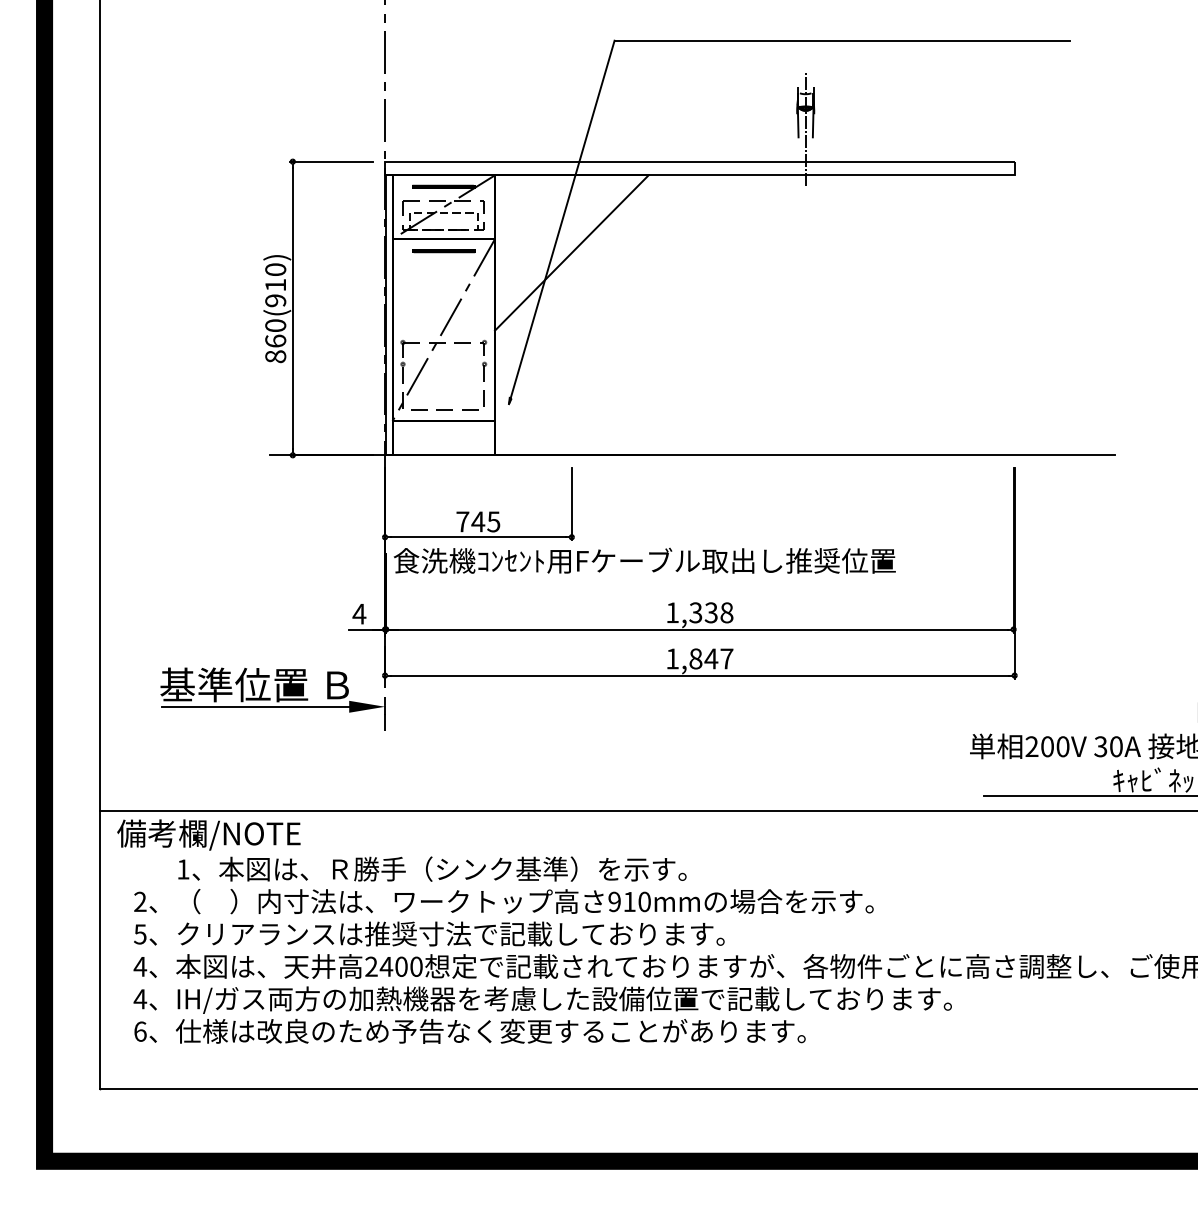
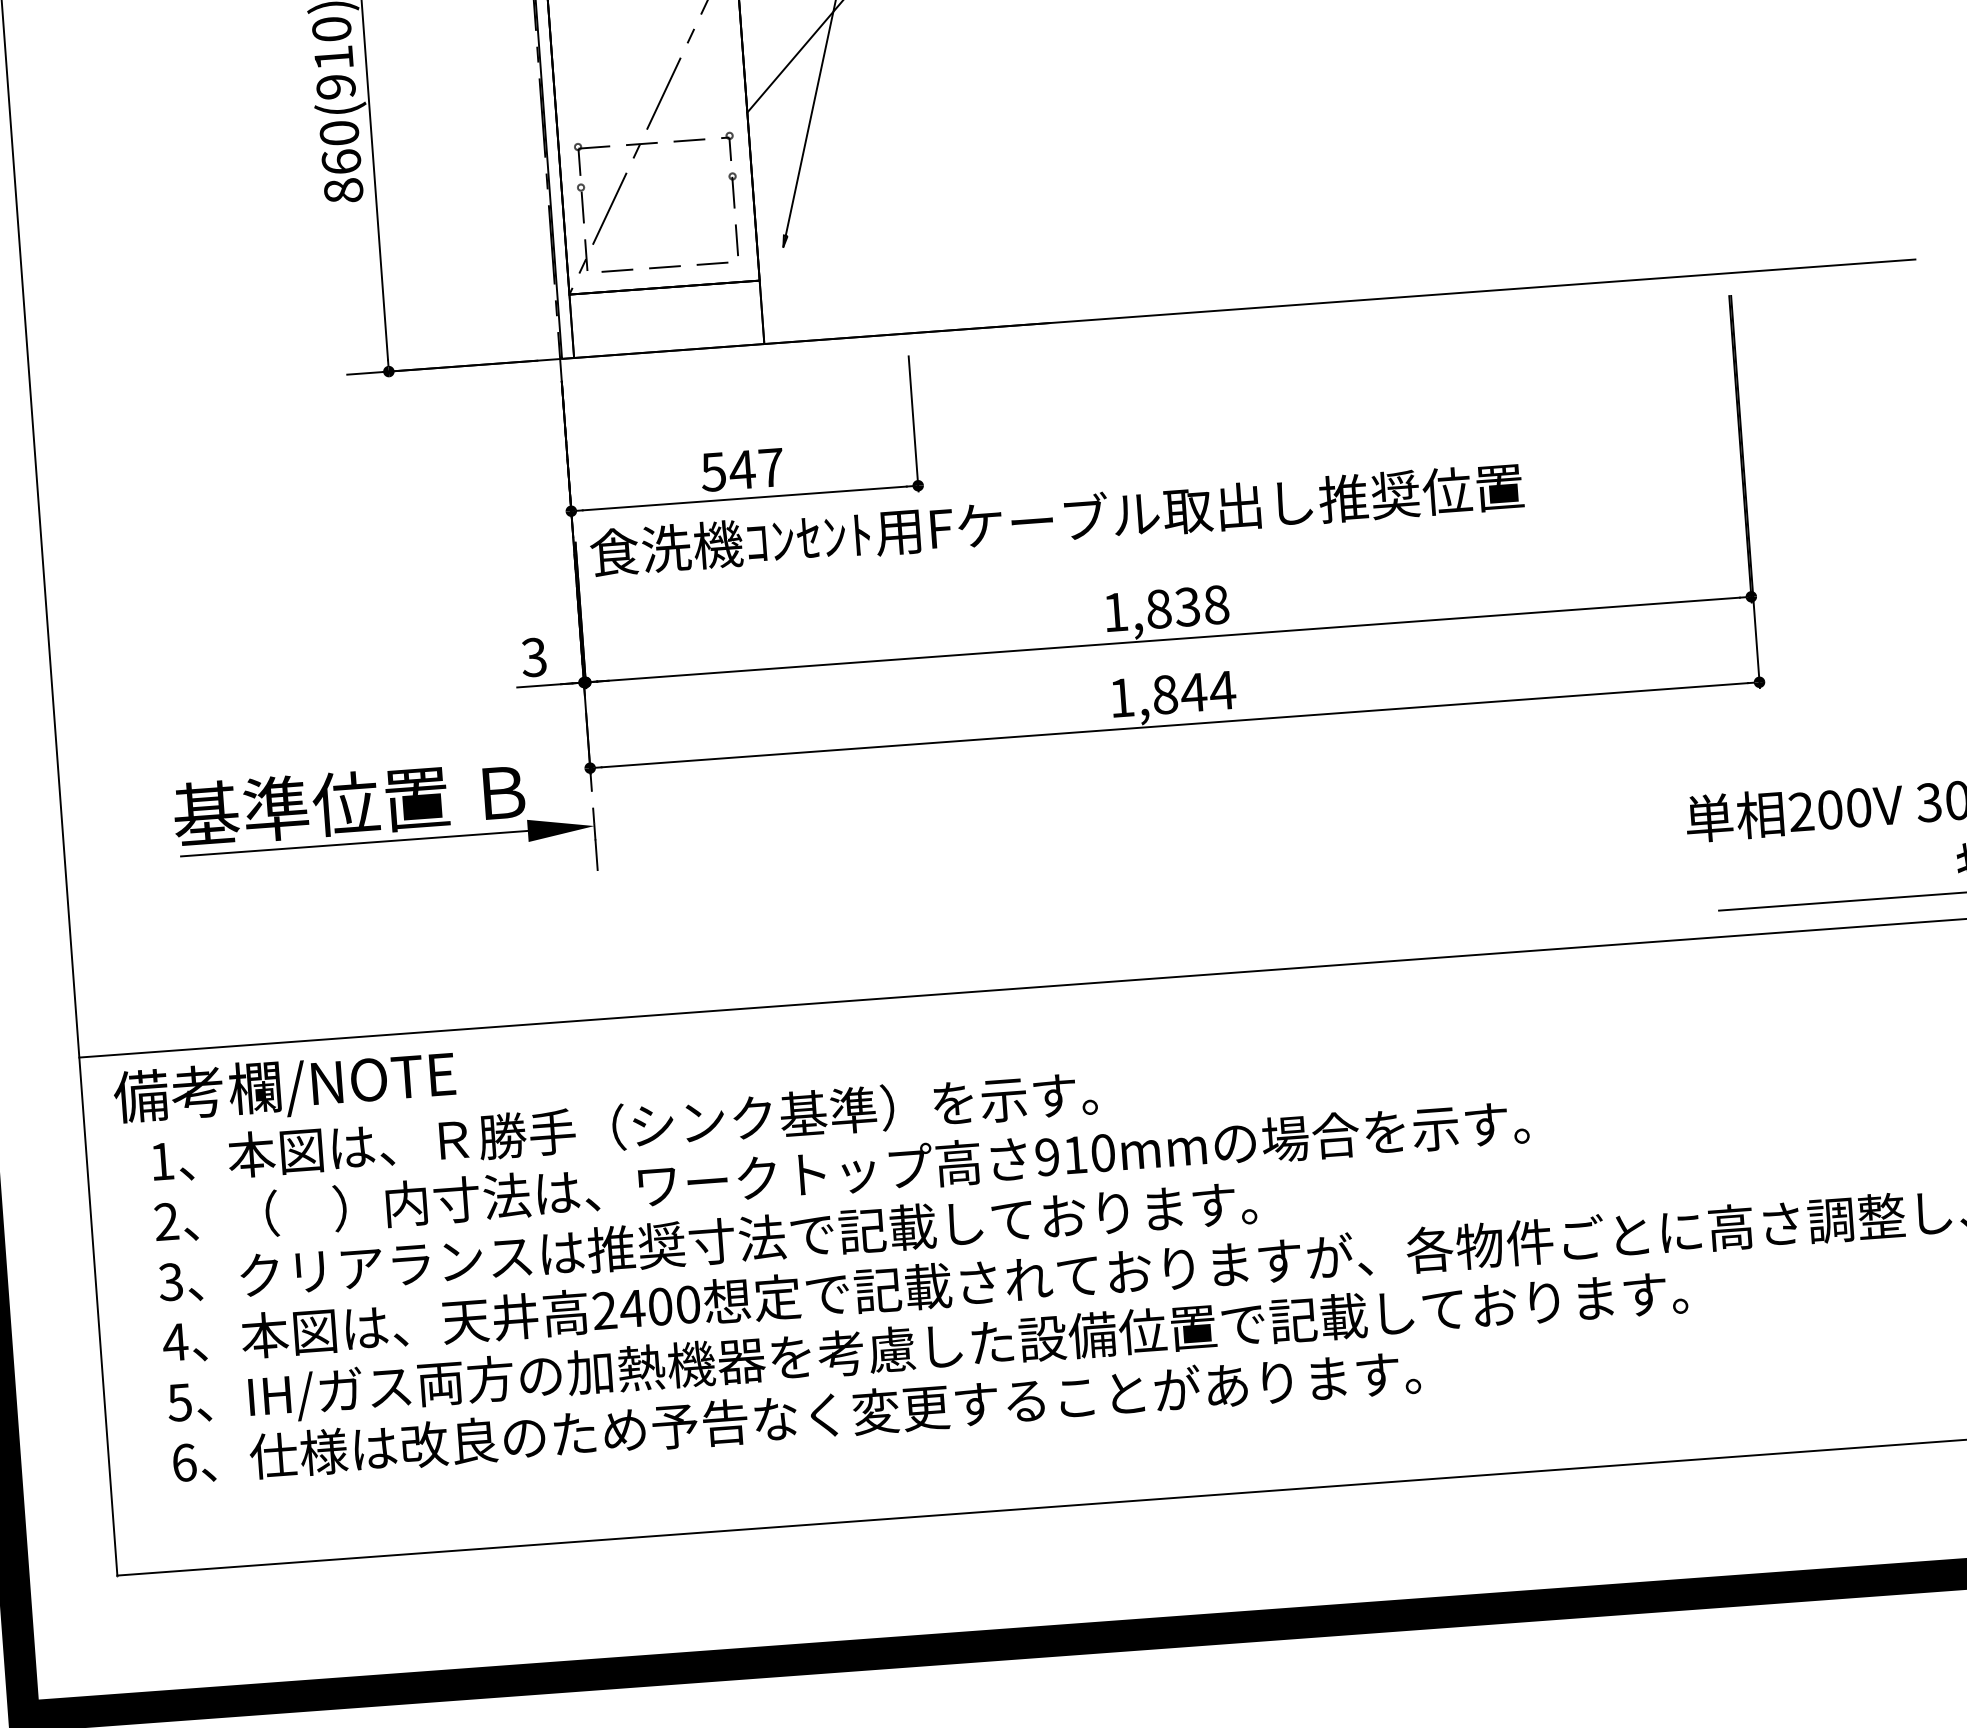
text: (478, 521) -> (742, 469), 745 -> 547
text: (695, 612) -> (1158, 608), 1,338 -> 1,838
text: (359, 613) -> (534, 656), 4 -> 3
text: (726, 658) -> (1221, 689), 1,847 -> 1,844
text: (432, 868) -> (624, 1125), moved
text: (140, 934) -> (171, 1282), 5 -> 3
text: (140, 999) -> (180, 1403), 4 -> 5

